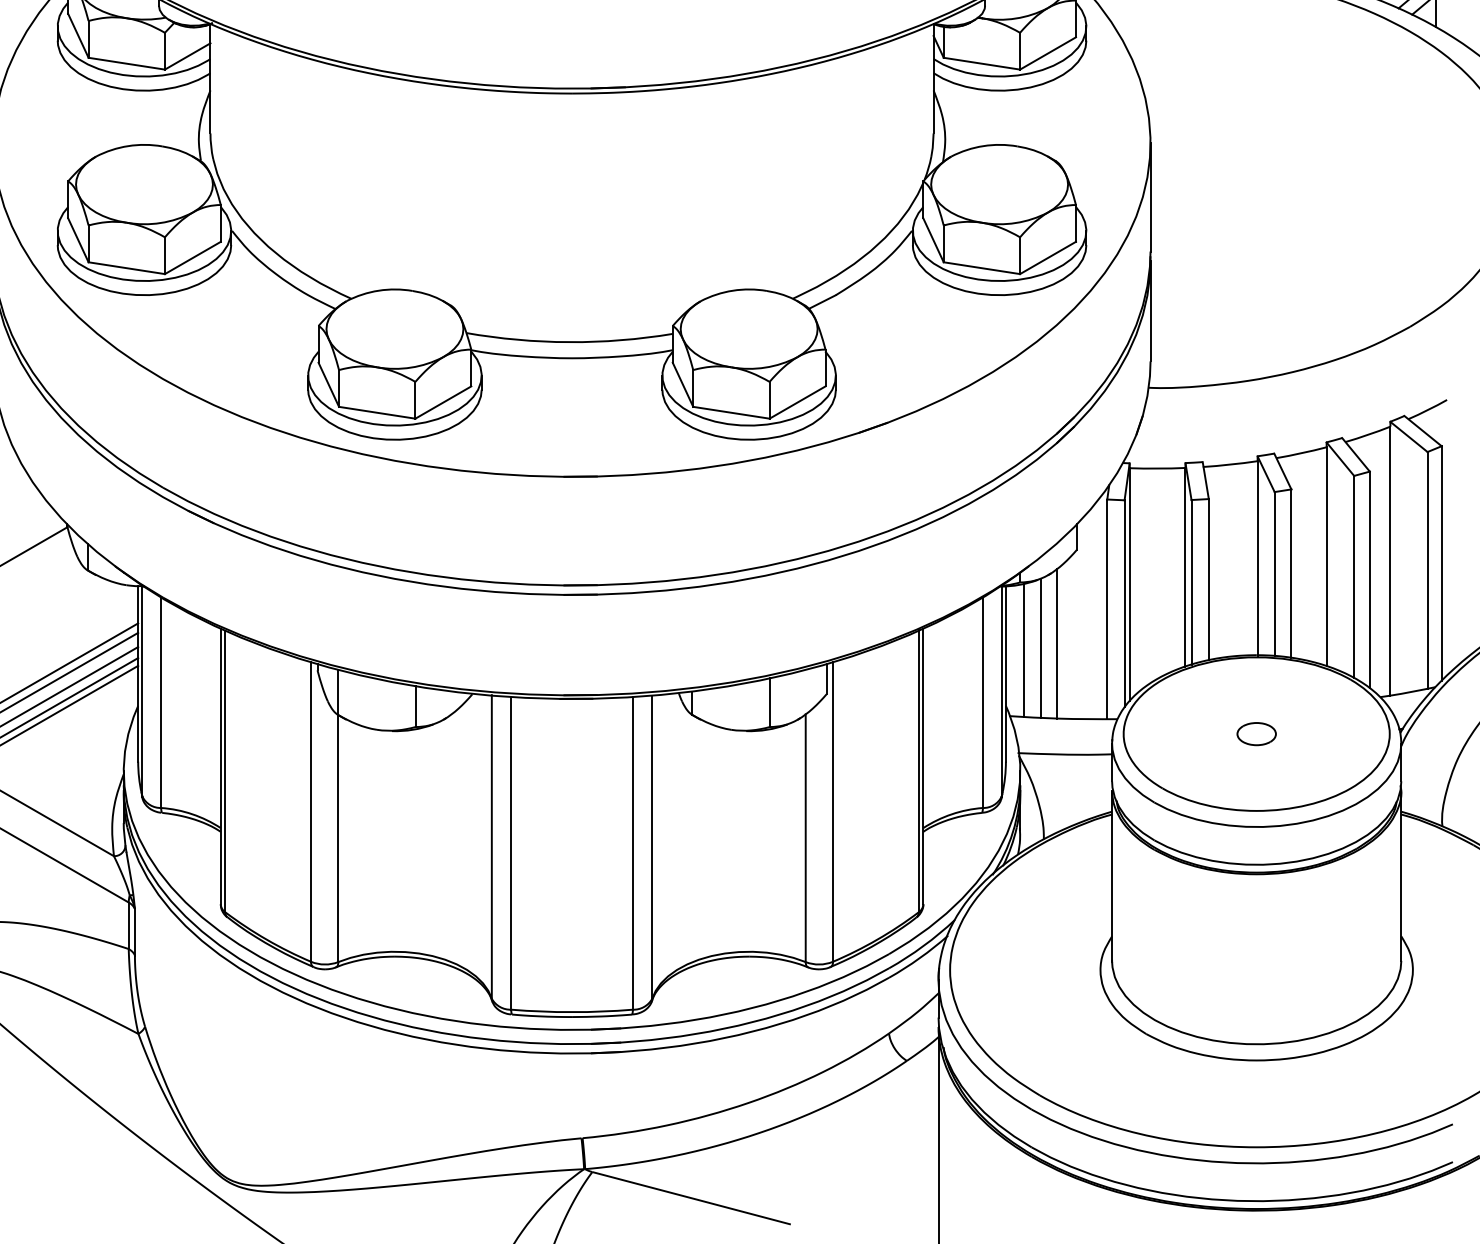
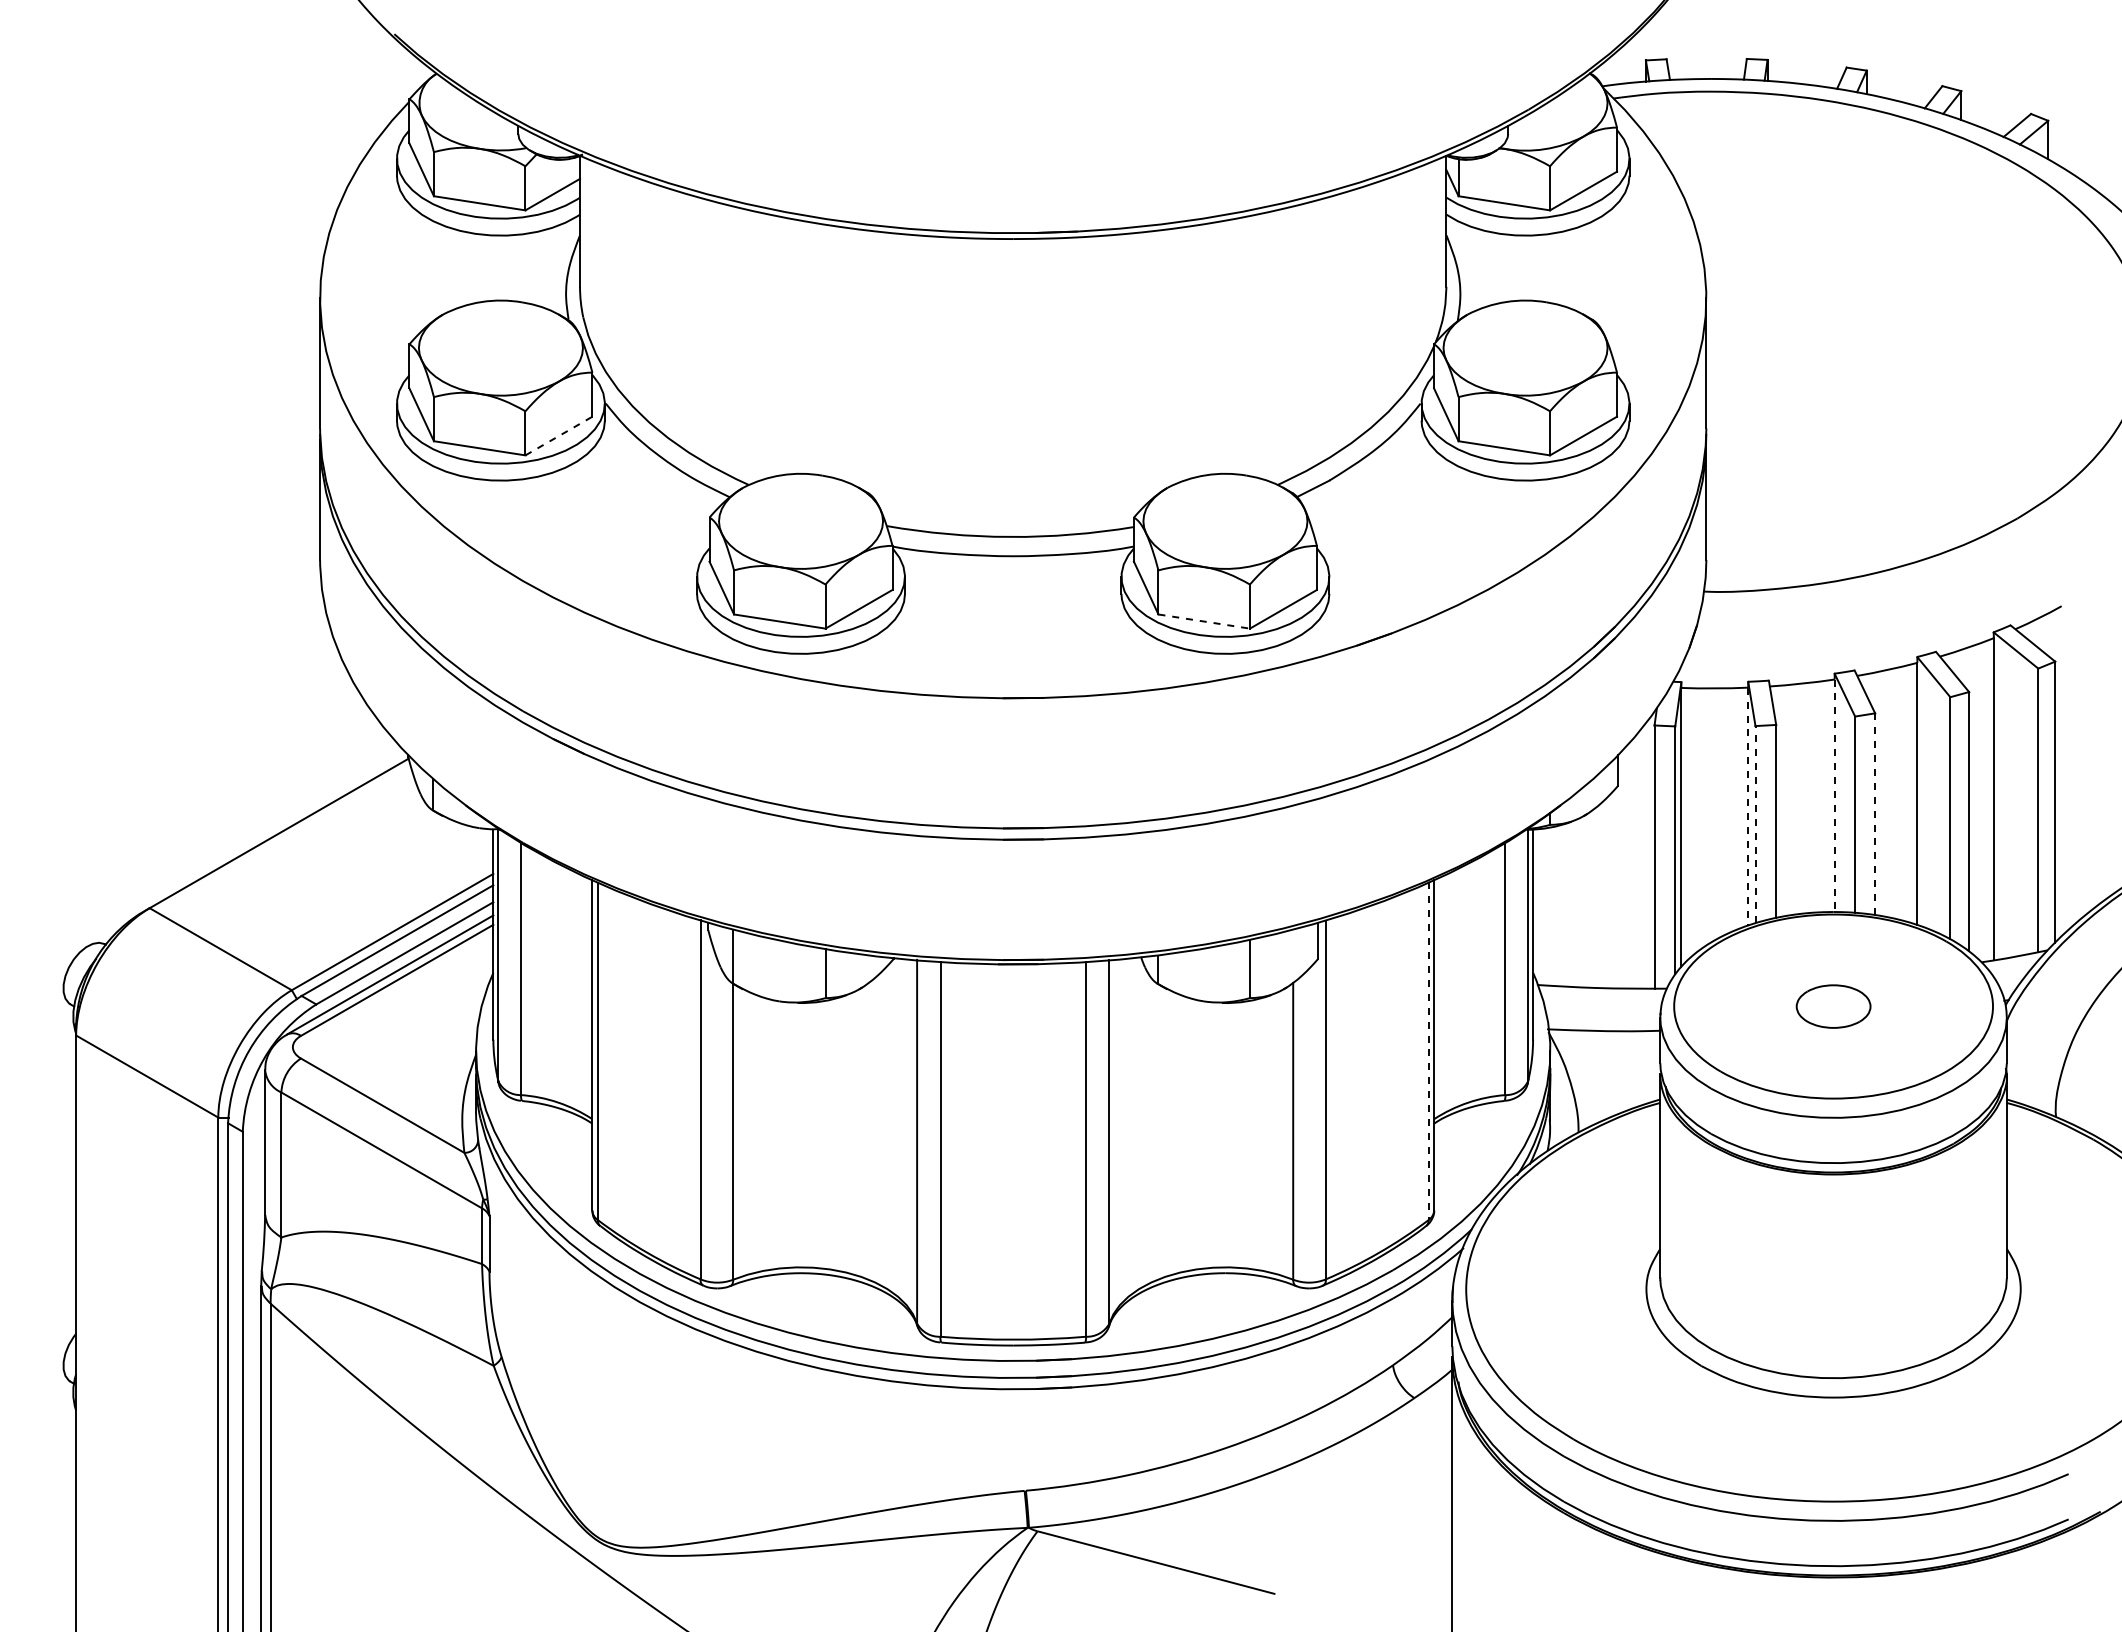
line: (192, 258) -> (558, 436), solid -> dashed
line: (731, 412) -> (1204, 621), solid -> dashed
line: (1257, 558) -> (1834, 796), solid -> dashed
line: (1185, 567) -> (1748, 806), solid -> dashed
line: (1291, 573) -> (1875, 814), solid -> dashed
line: (1191, 582) -> (1755, 824), solid -> dashed
line: (1057, 643) -> (1594, 897), removed
line: (1041, 648) -> (1575, 903), removed
line: (1024, 649) -> (1555, 905), removed
part: (1256, 734) -> (1833, 1006), size x1.6
line: (918, 771) -> (1428, 1051), solid -> dashed

